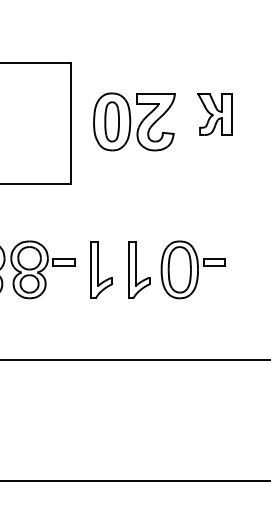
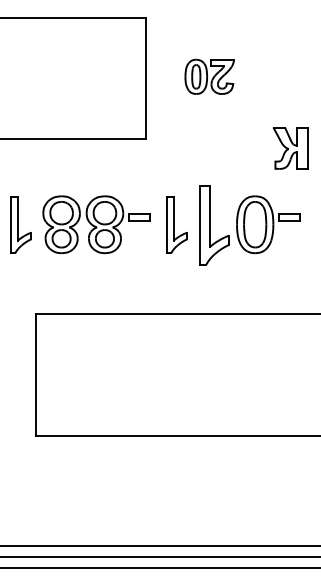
part: (215, 114) -> (290, 148), moved
part: (134, 121) -> (209, 76), size x0.6
part: (139, 269) -> (214, 224), size x1.4

